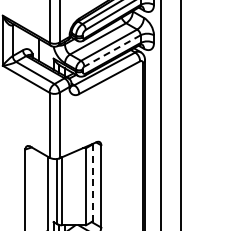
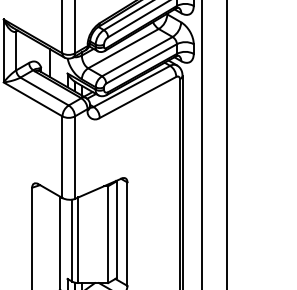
line: (112, 51) -> (141, 64), dashed -> solid
line: (92, 182) -> (116, 229), dashed -> solid

